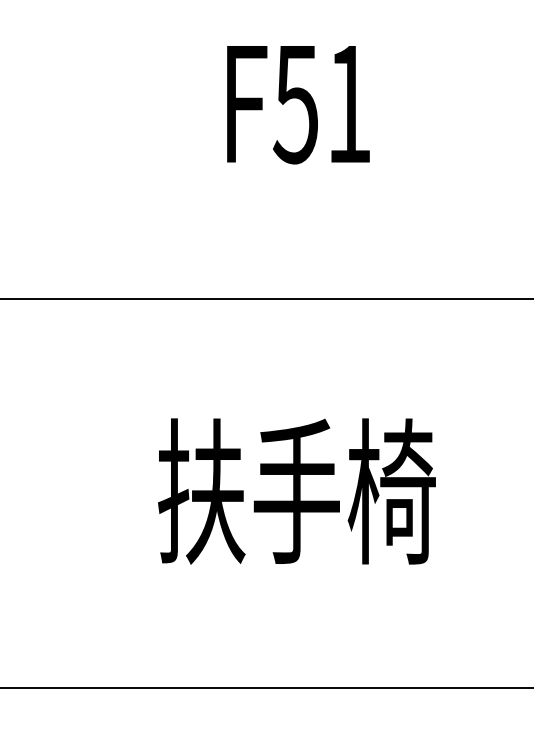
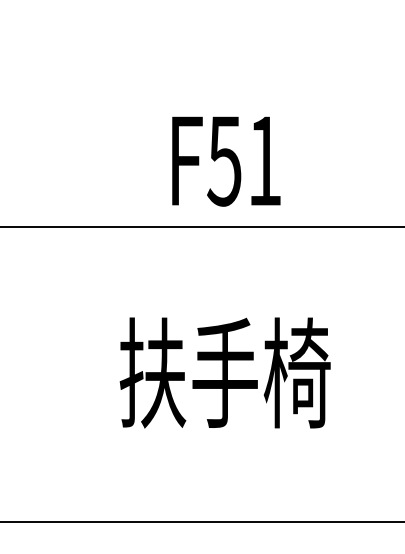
text: (298, 105) -> (226, 162), moved

